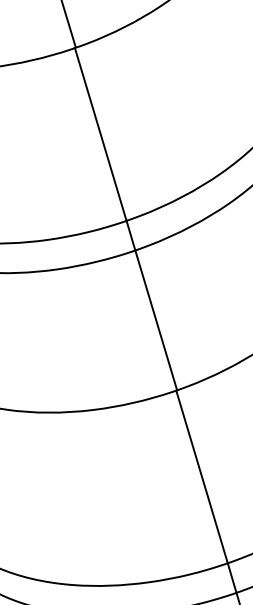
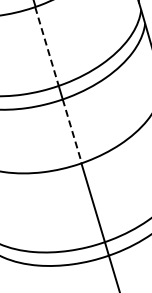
line: (101, 134) -> (47, 46), solid -> dashed
line: (156, 320) -> (72, 131), solid -> dashed

